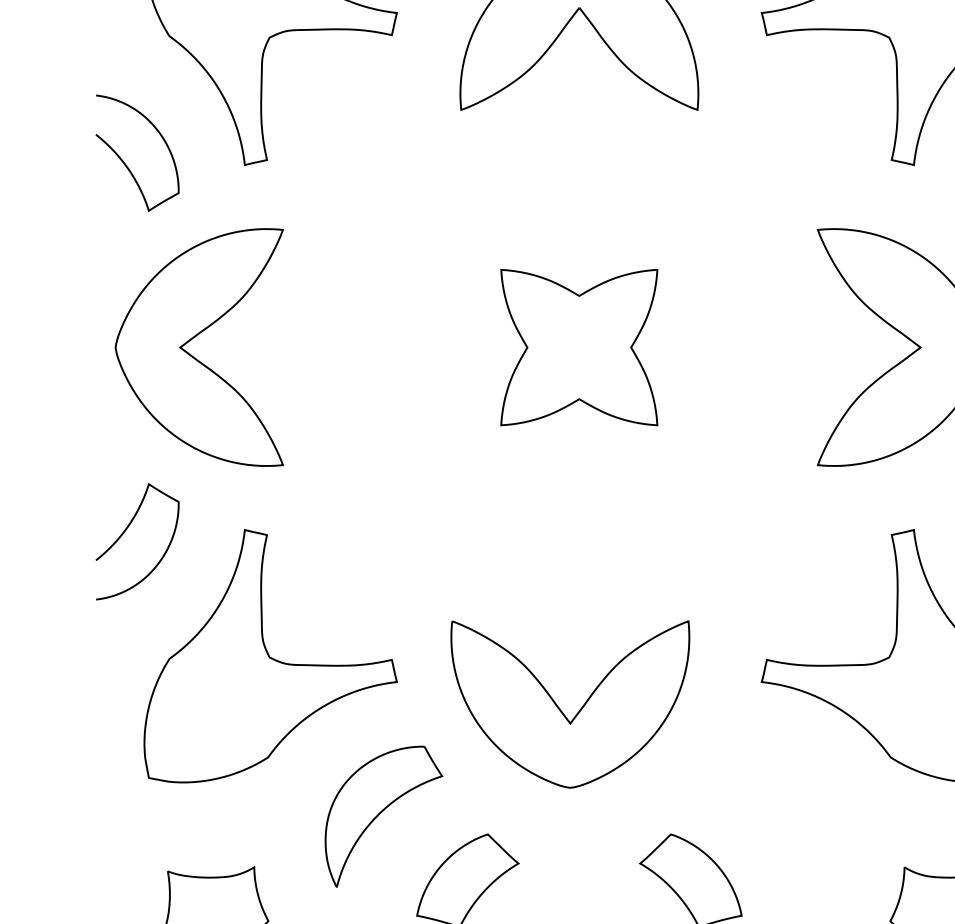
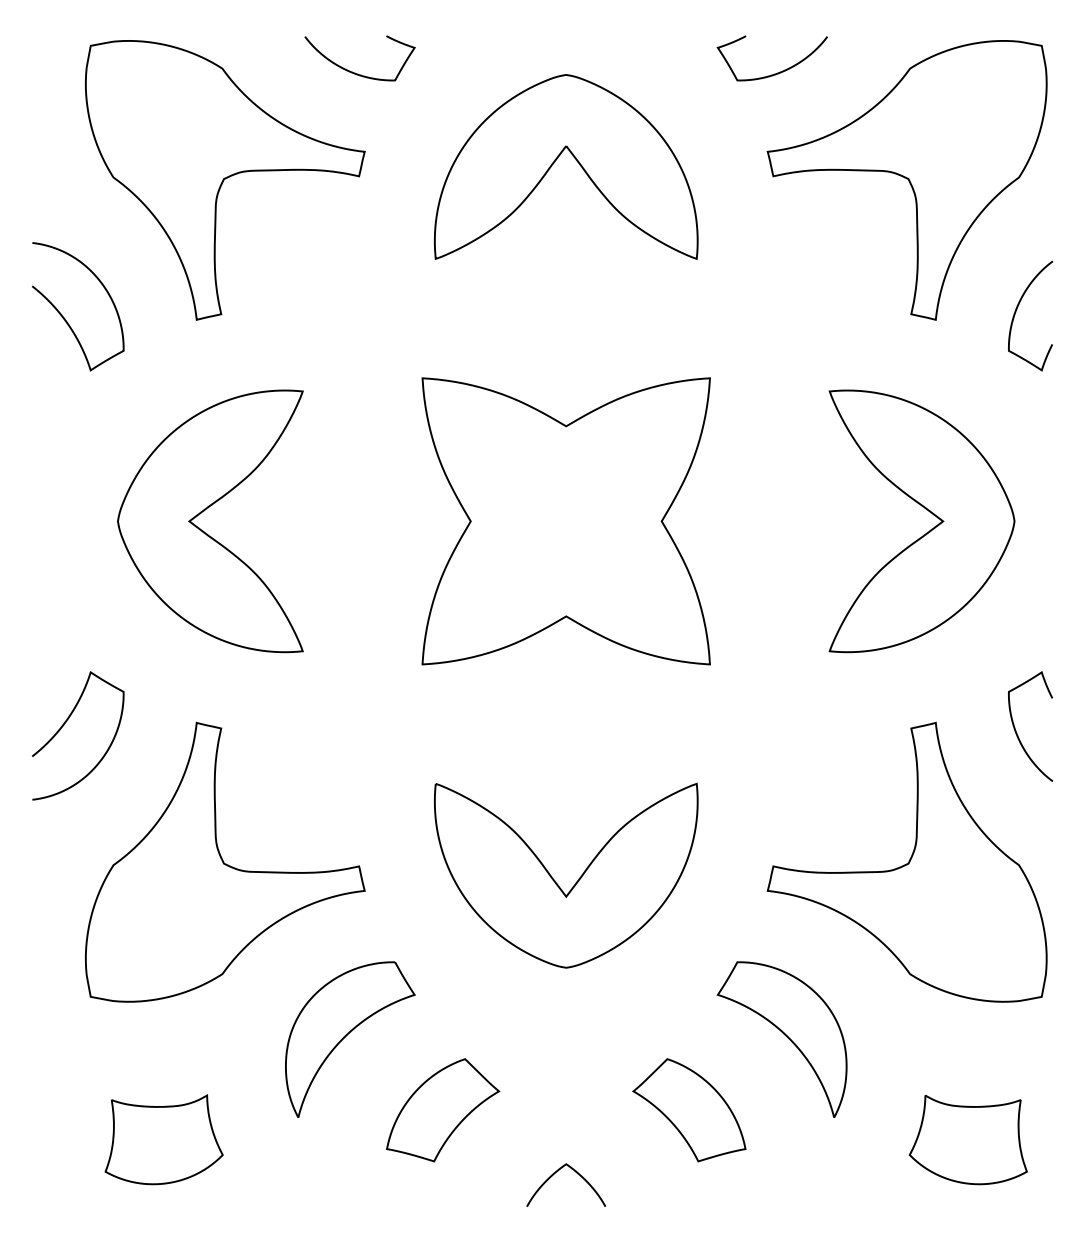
part: (578, 347) -> (565, 521), size x1.67
part: (193, 355) -> (203, 530), moved
part: (578, 710) -> (575, 882), moved
part: (774, 816) -> (781, 1039), added

